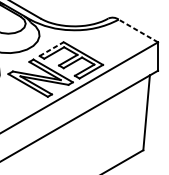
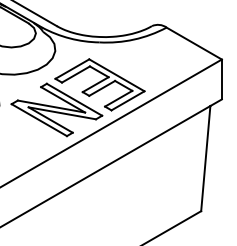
line: (138, 30) -> (194, 43), dashed -> solid
line: (51, 49) -> (72, 69), dashed -> solid

